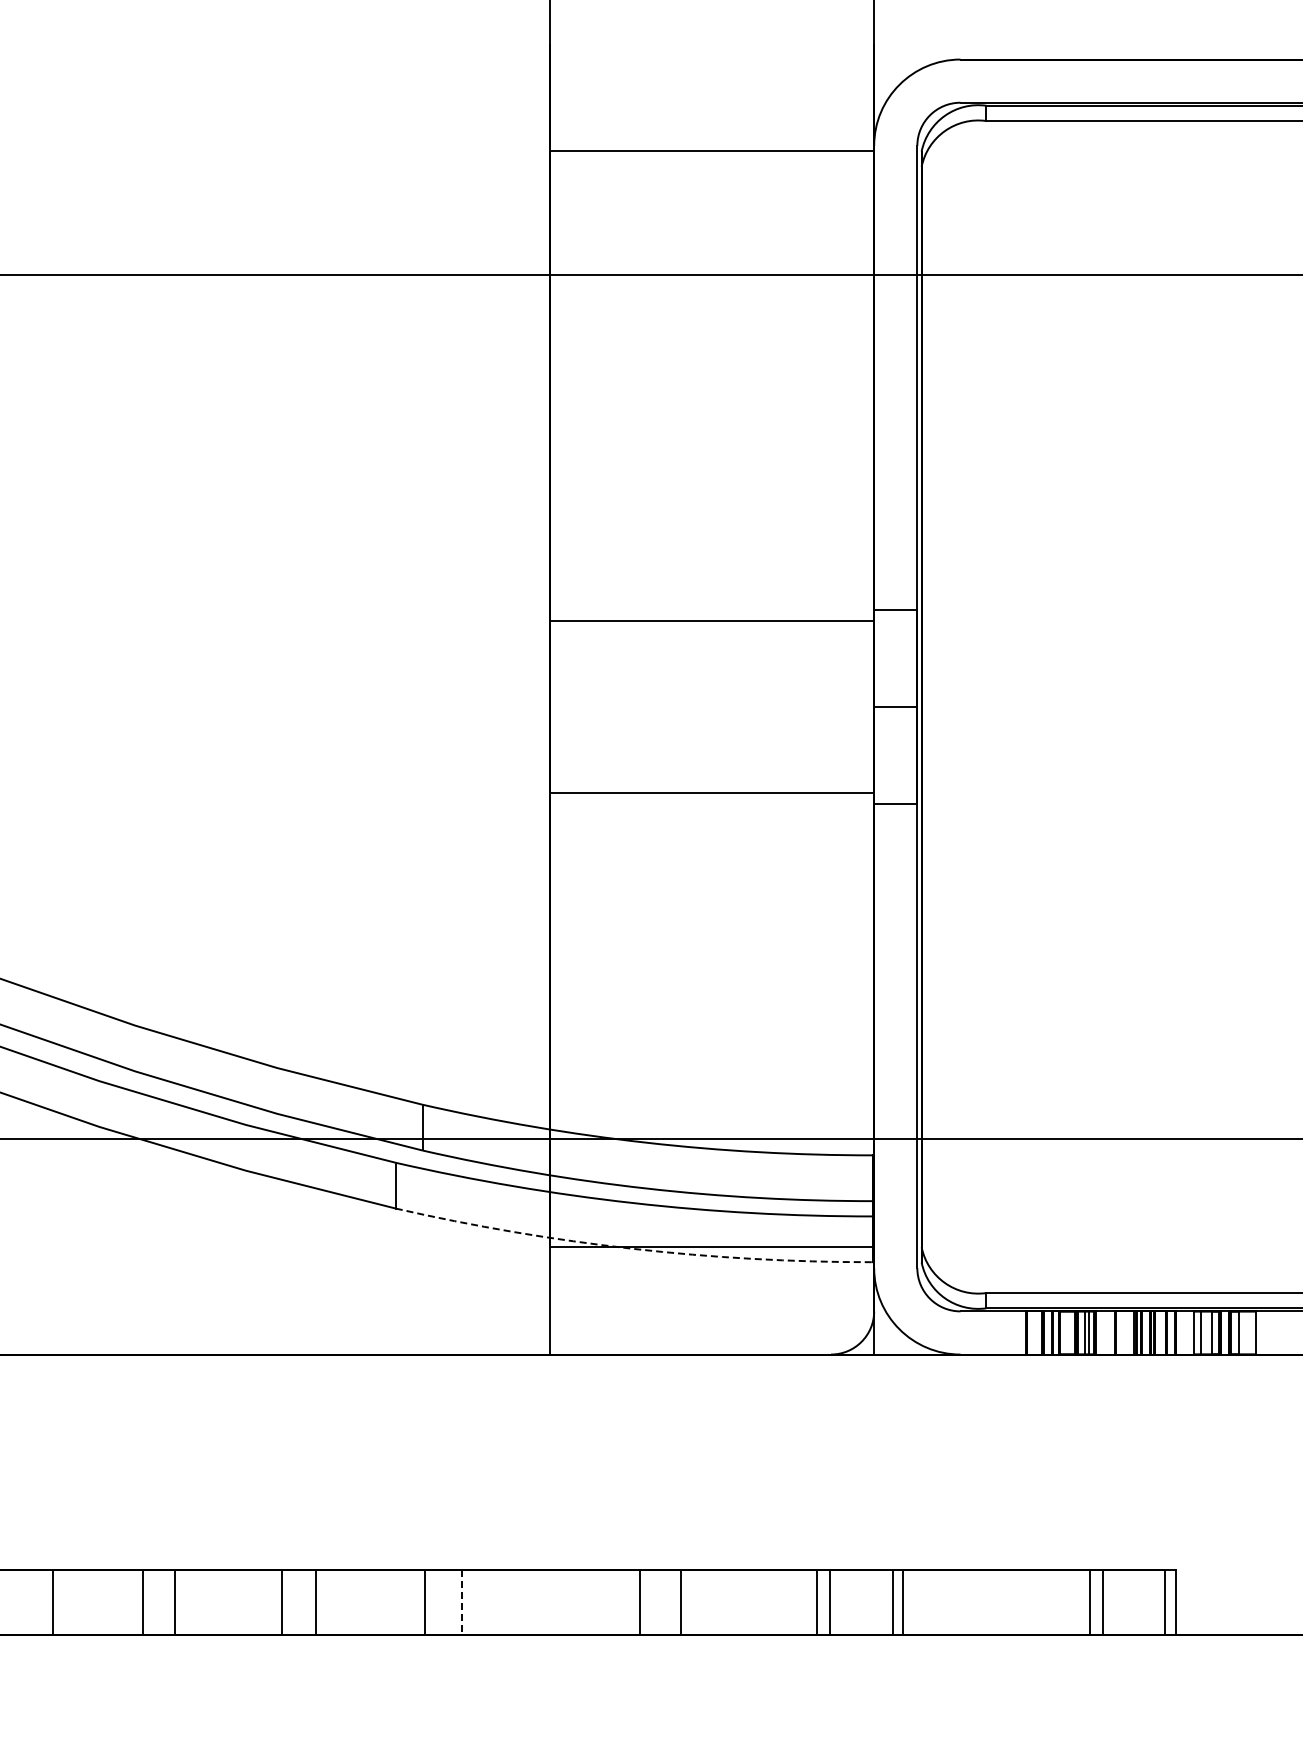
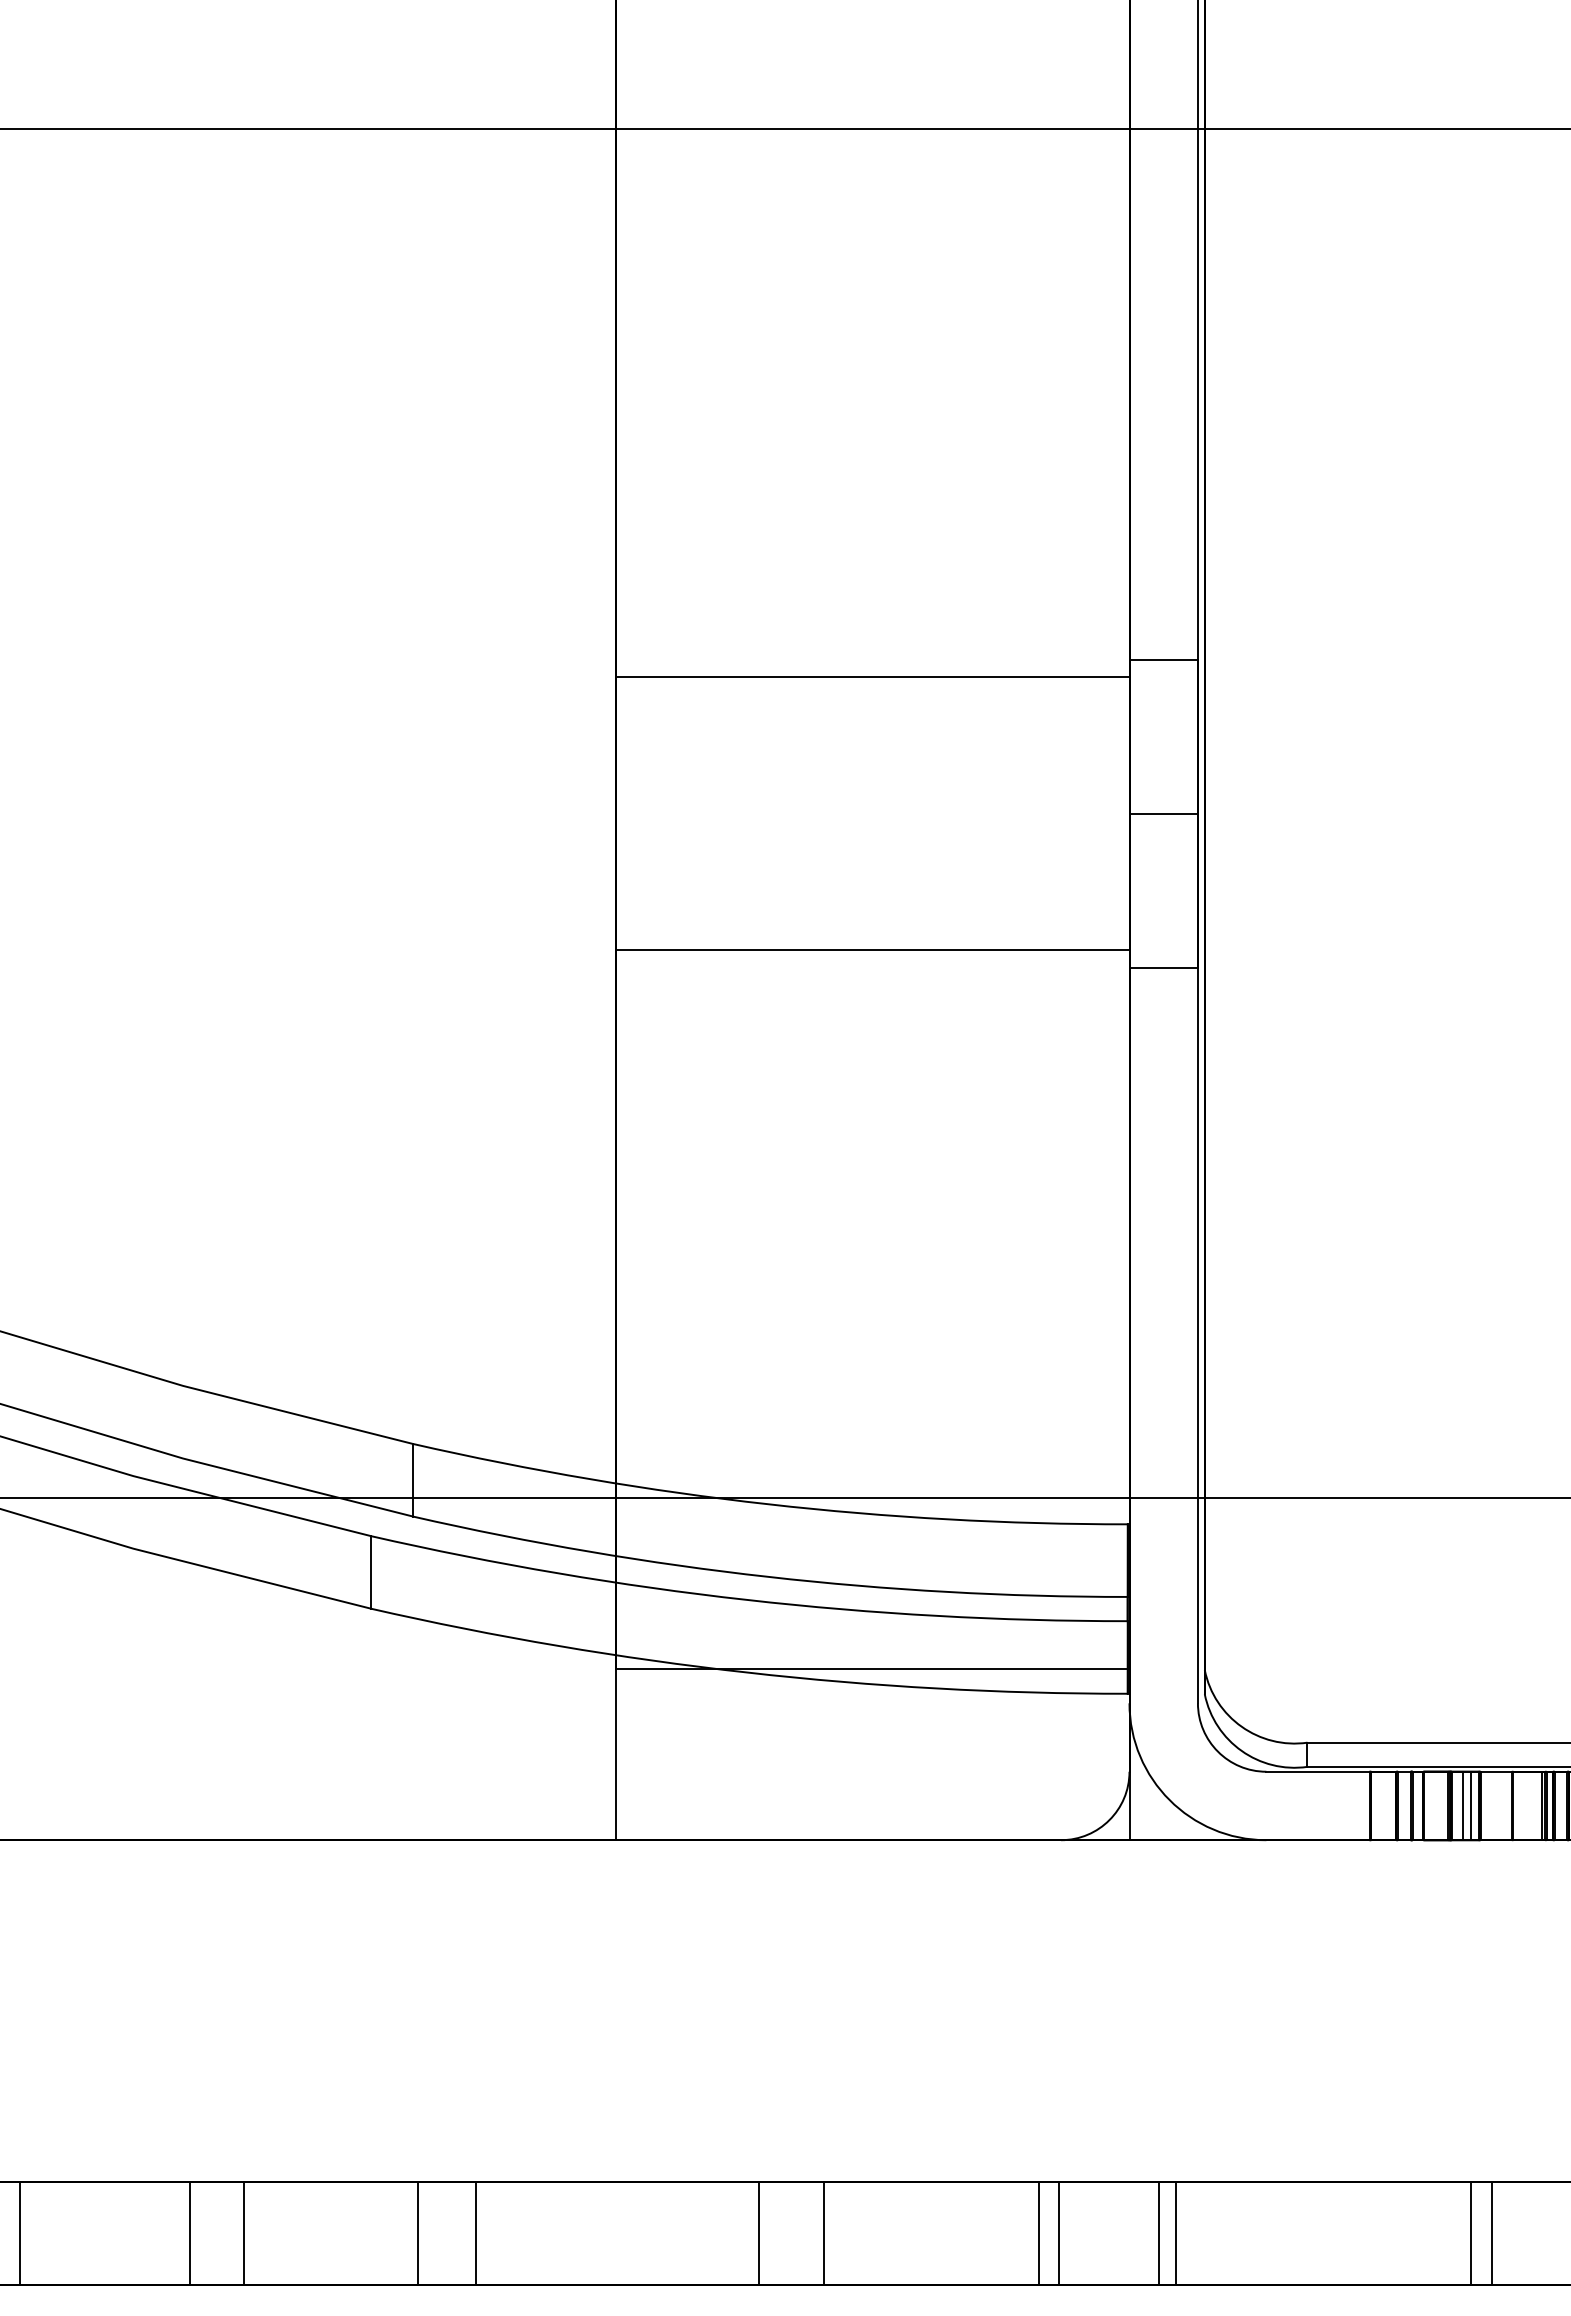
arc: (632, 1248) -> (746, 1672), dashed -> solid
line: (462, 1603) -> (476, 2234), dashed -> solid

